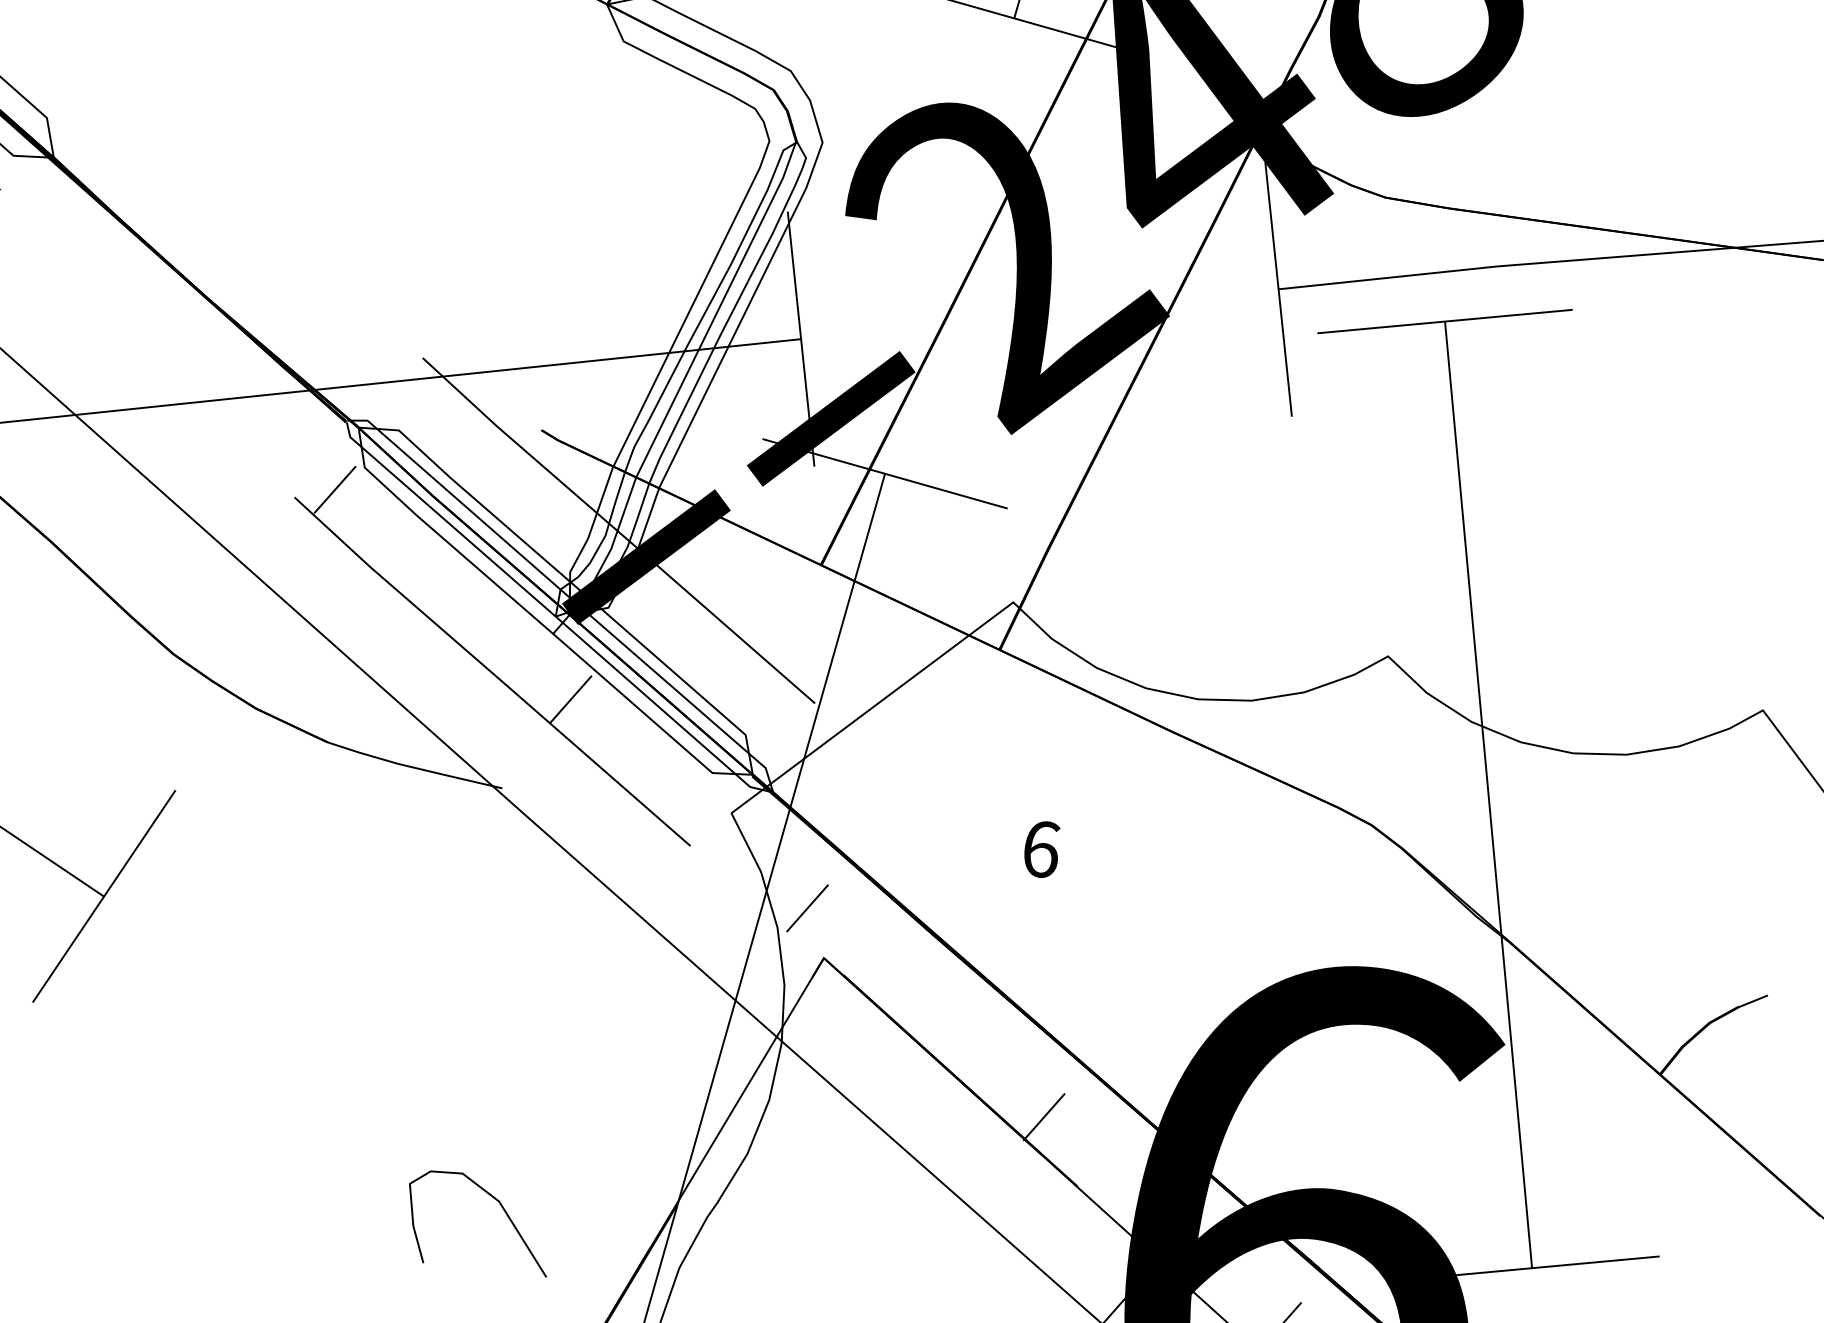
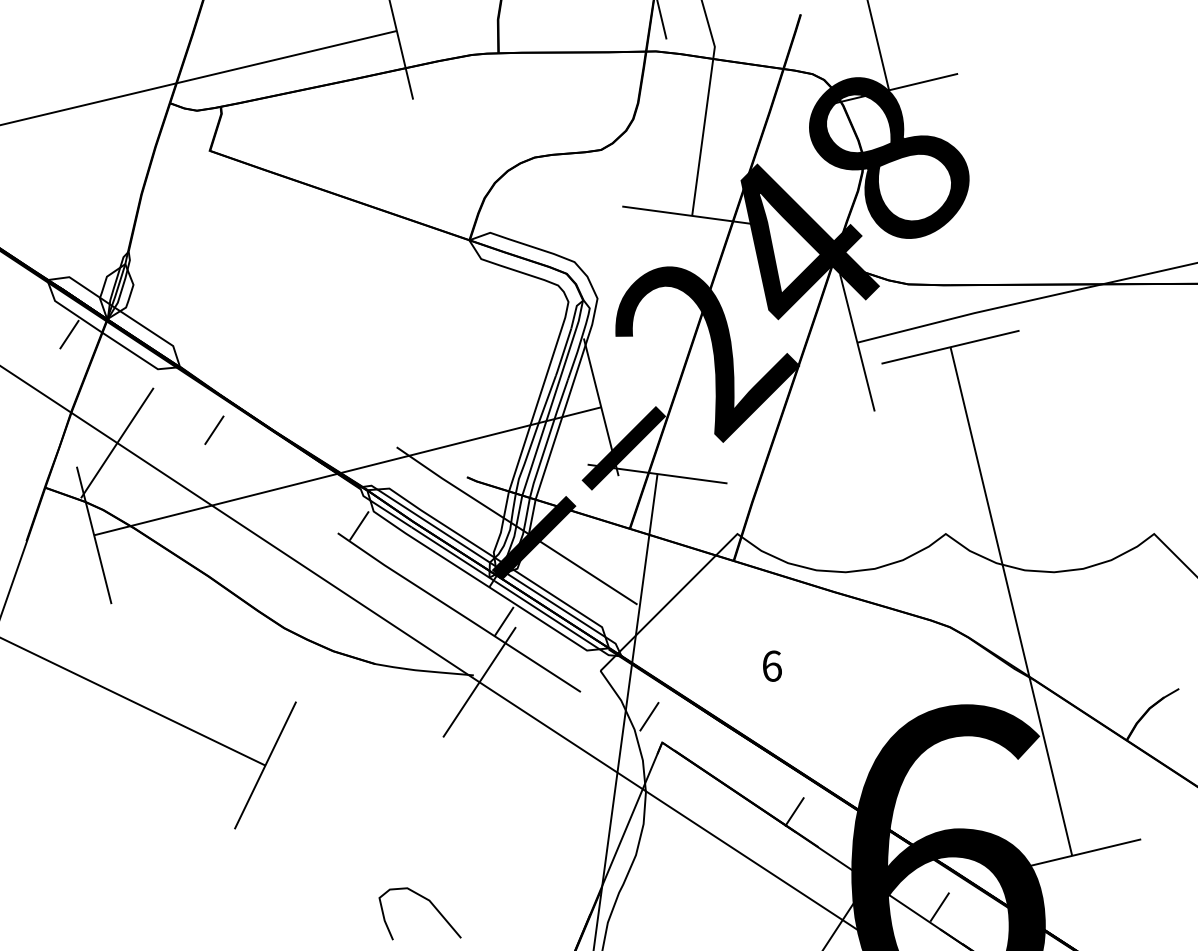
line: (99, 278) -> (214, 429), added
line: (510, 800) -> (479, 681), added
curve: (498, 1204) -> (429, 902), moved

